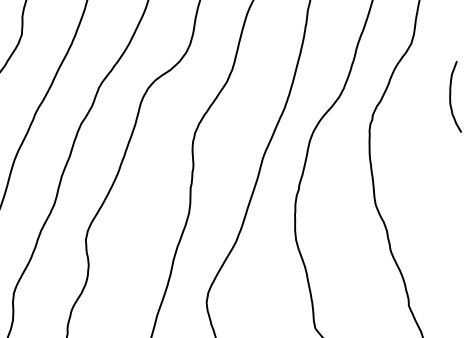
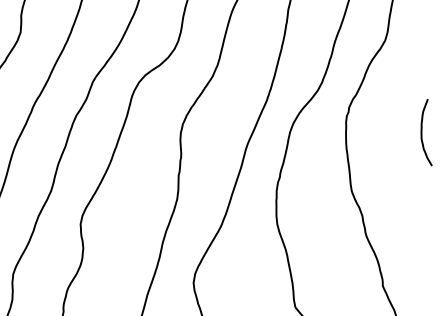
curve: (451, 95) -> (422, 131), moved

